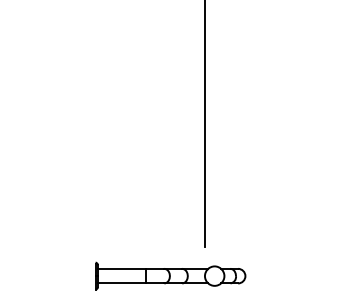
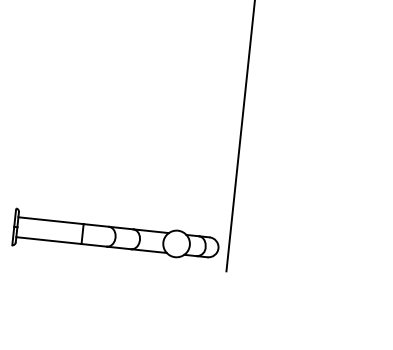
part: (170, 275) -> (116, 236), moved

